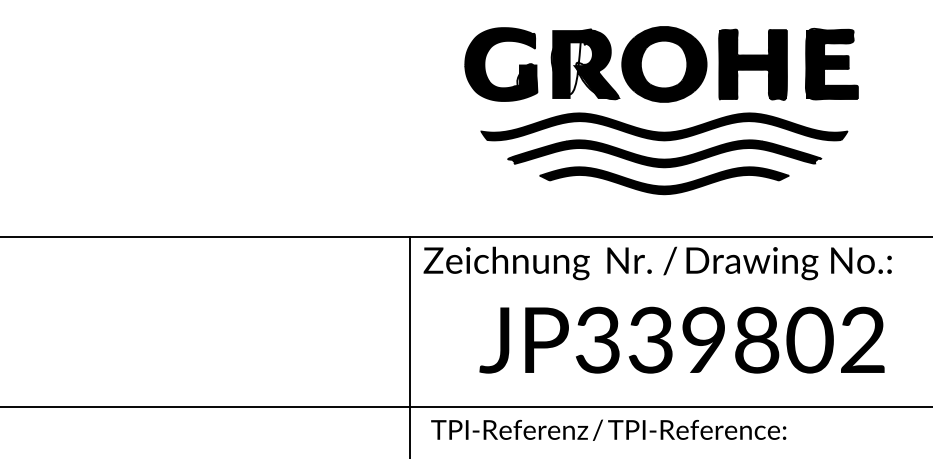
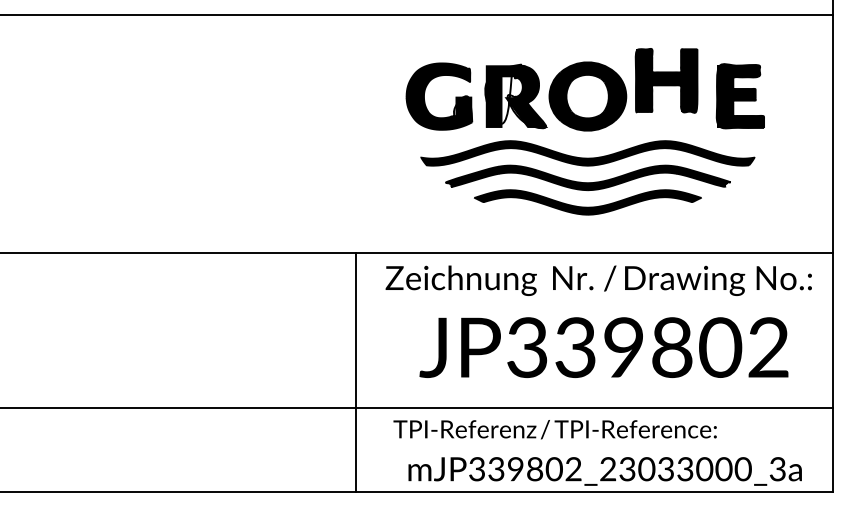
part: (752, 64) -> (666, 80), moved
text: (657, 263) -> (598, 280), moved
text: (607, 430) -> (554, 429), moved

